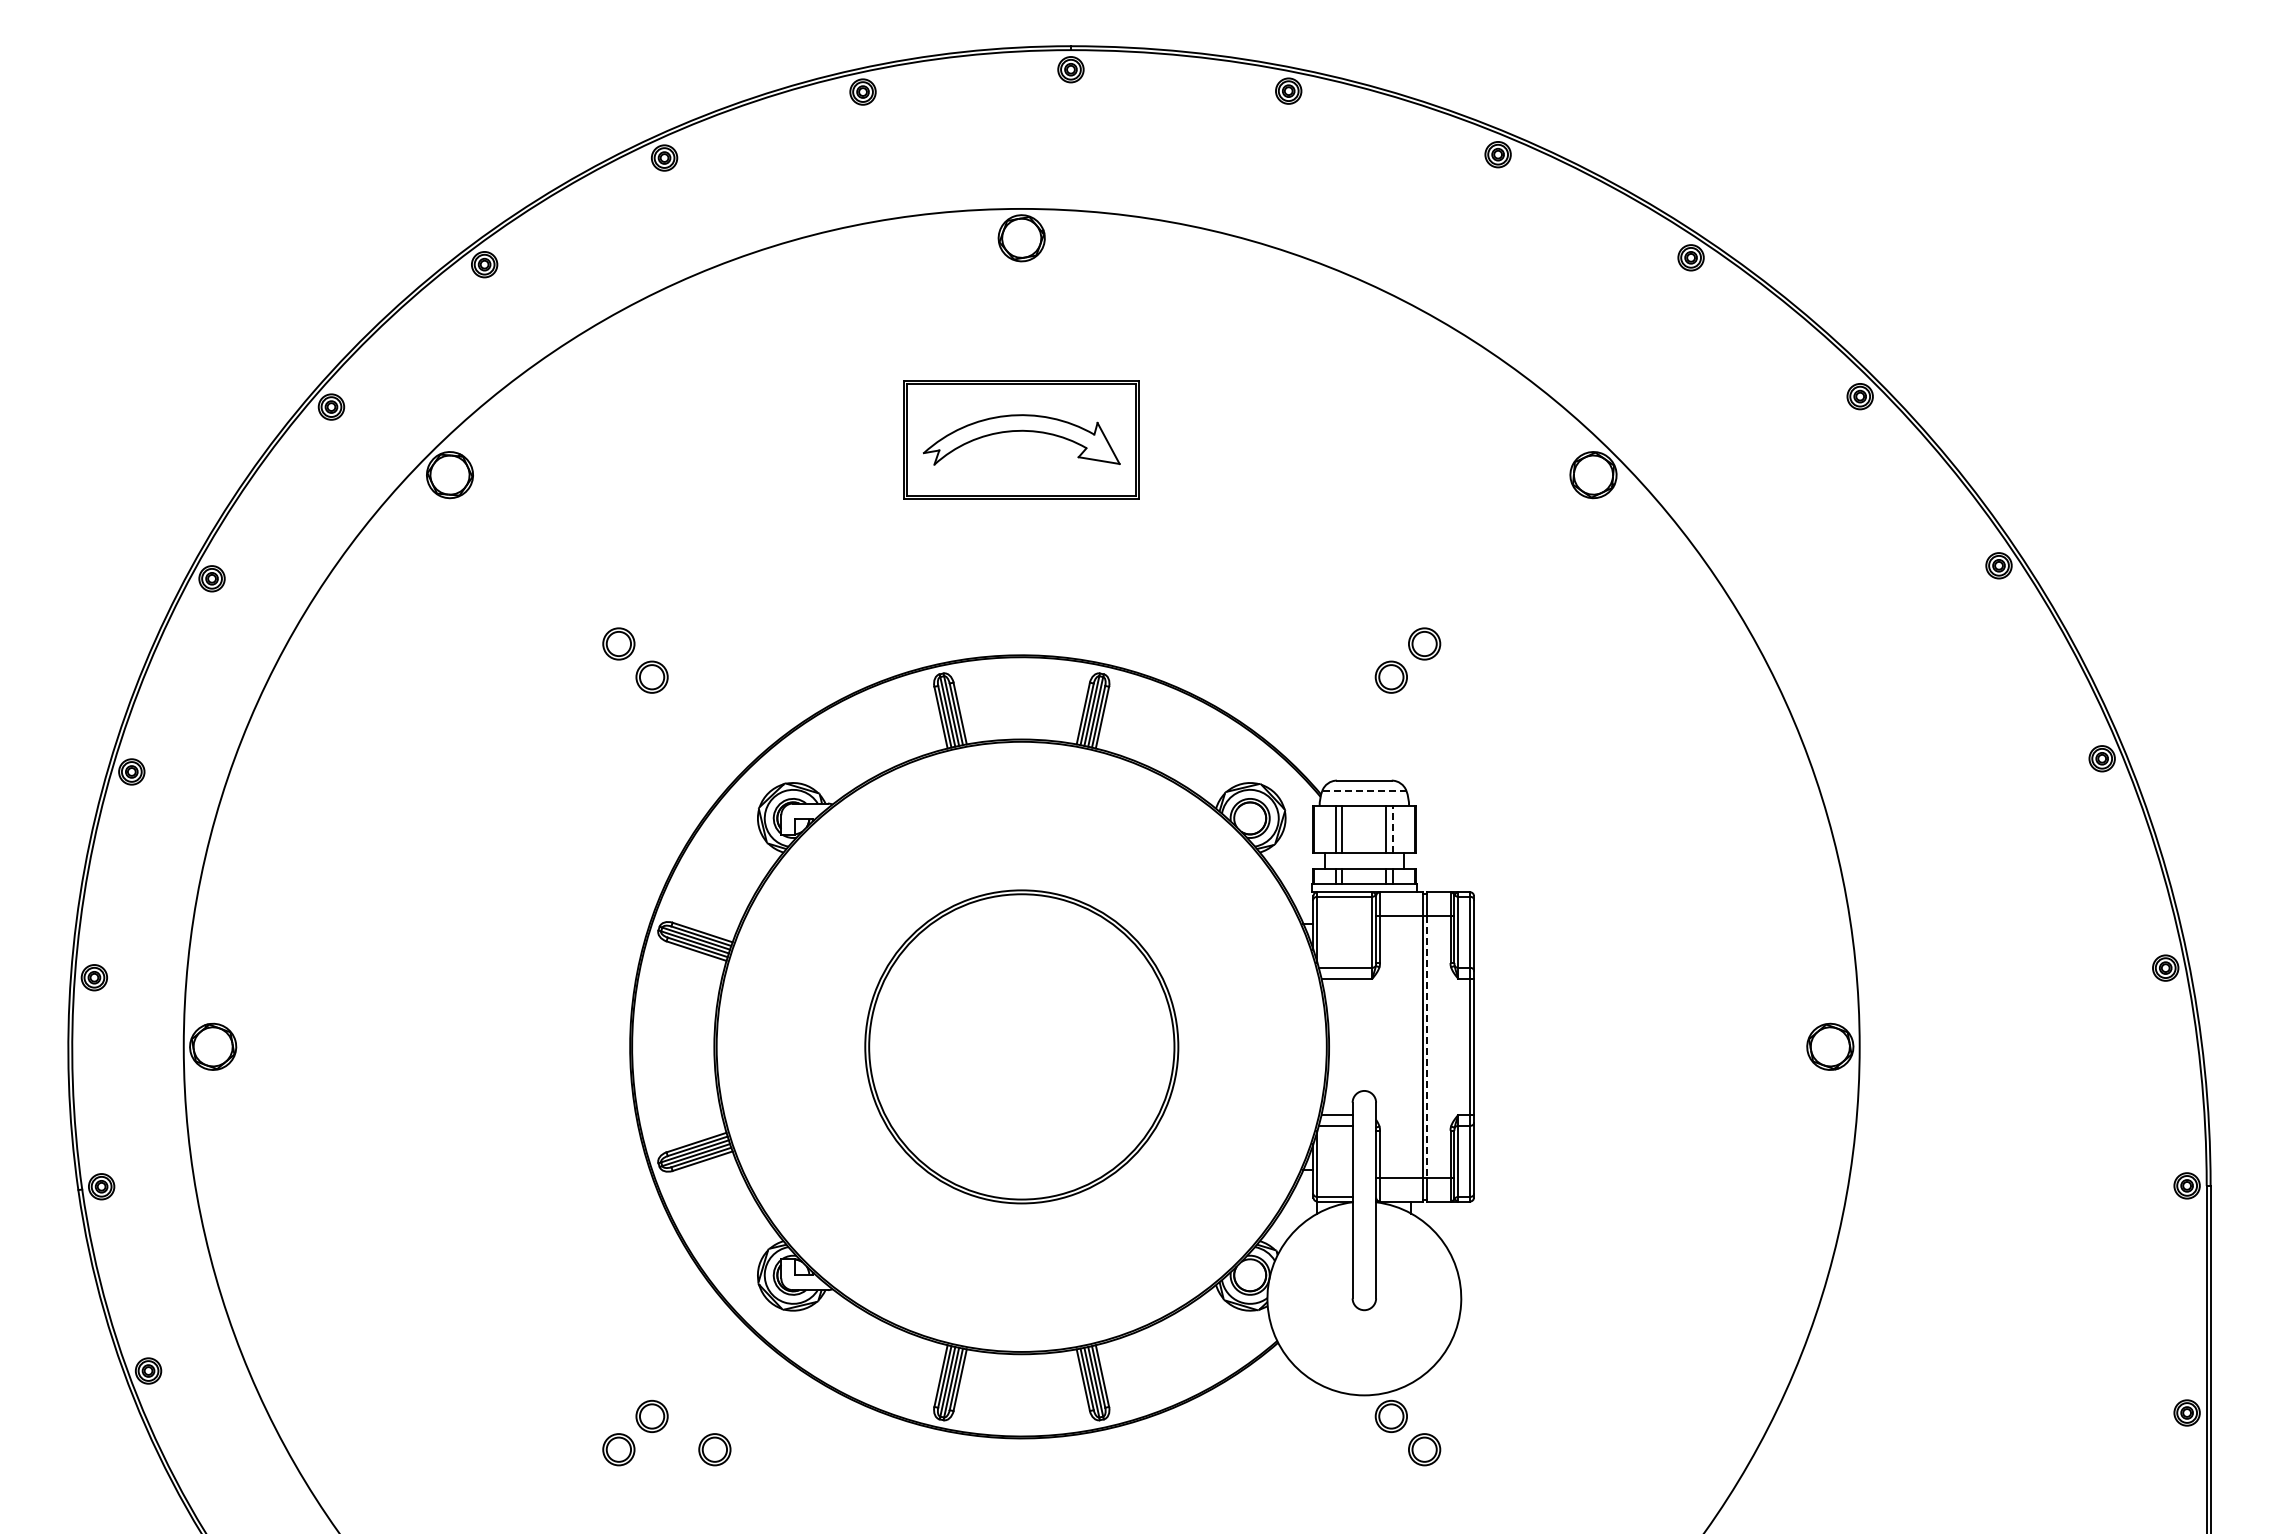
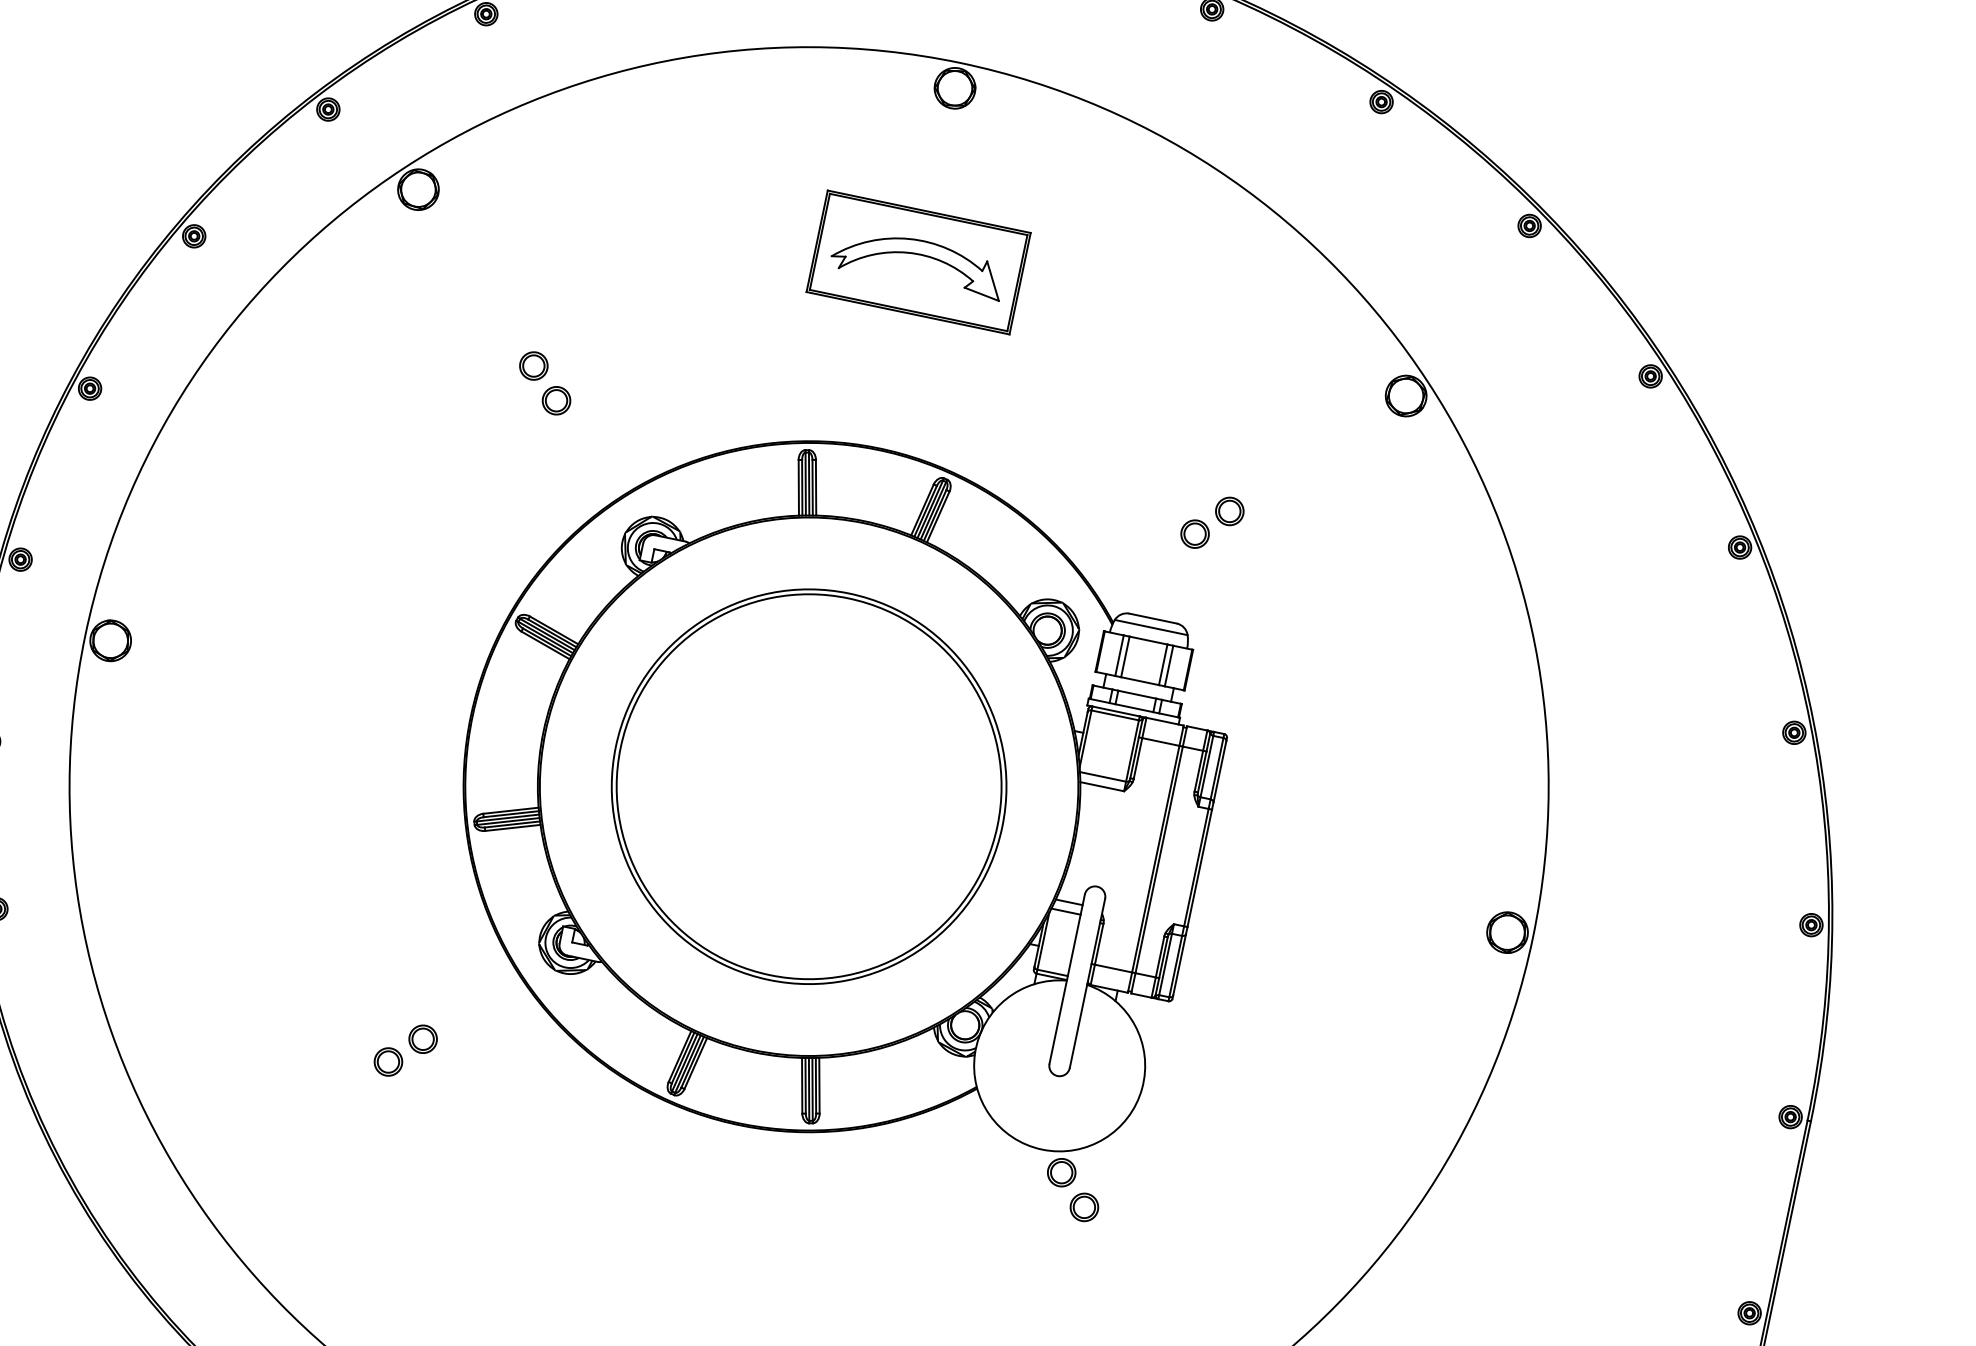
line: (1363, 790) -> (1150, 626), dashed -> solid
line: (1393, 829) -> (1169, 666), dashed -> solid
part: (1021, 1046) -> (808, 786), size x1.43
line: (1427, 1047) -> (1159, 860), dashed -> solid
part: (714, 1449) -> (471, 1079), removed

